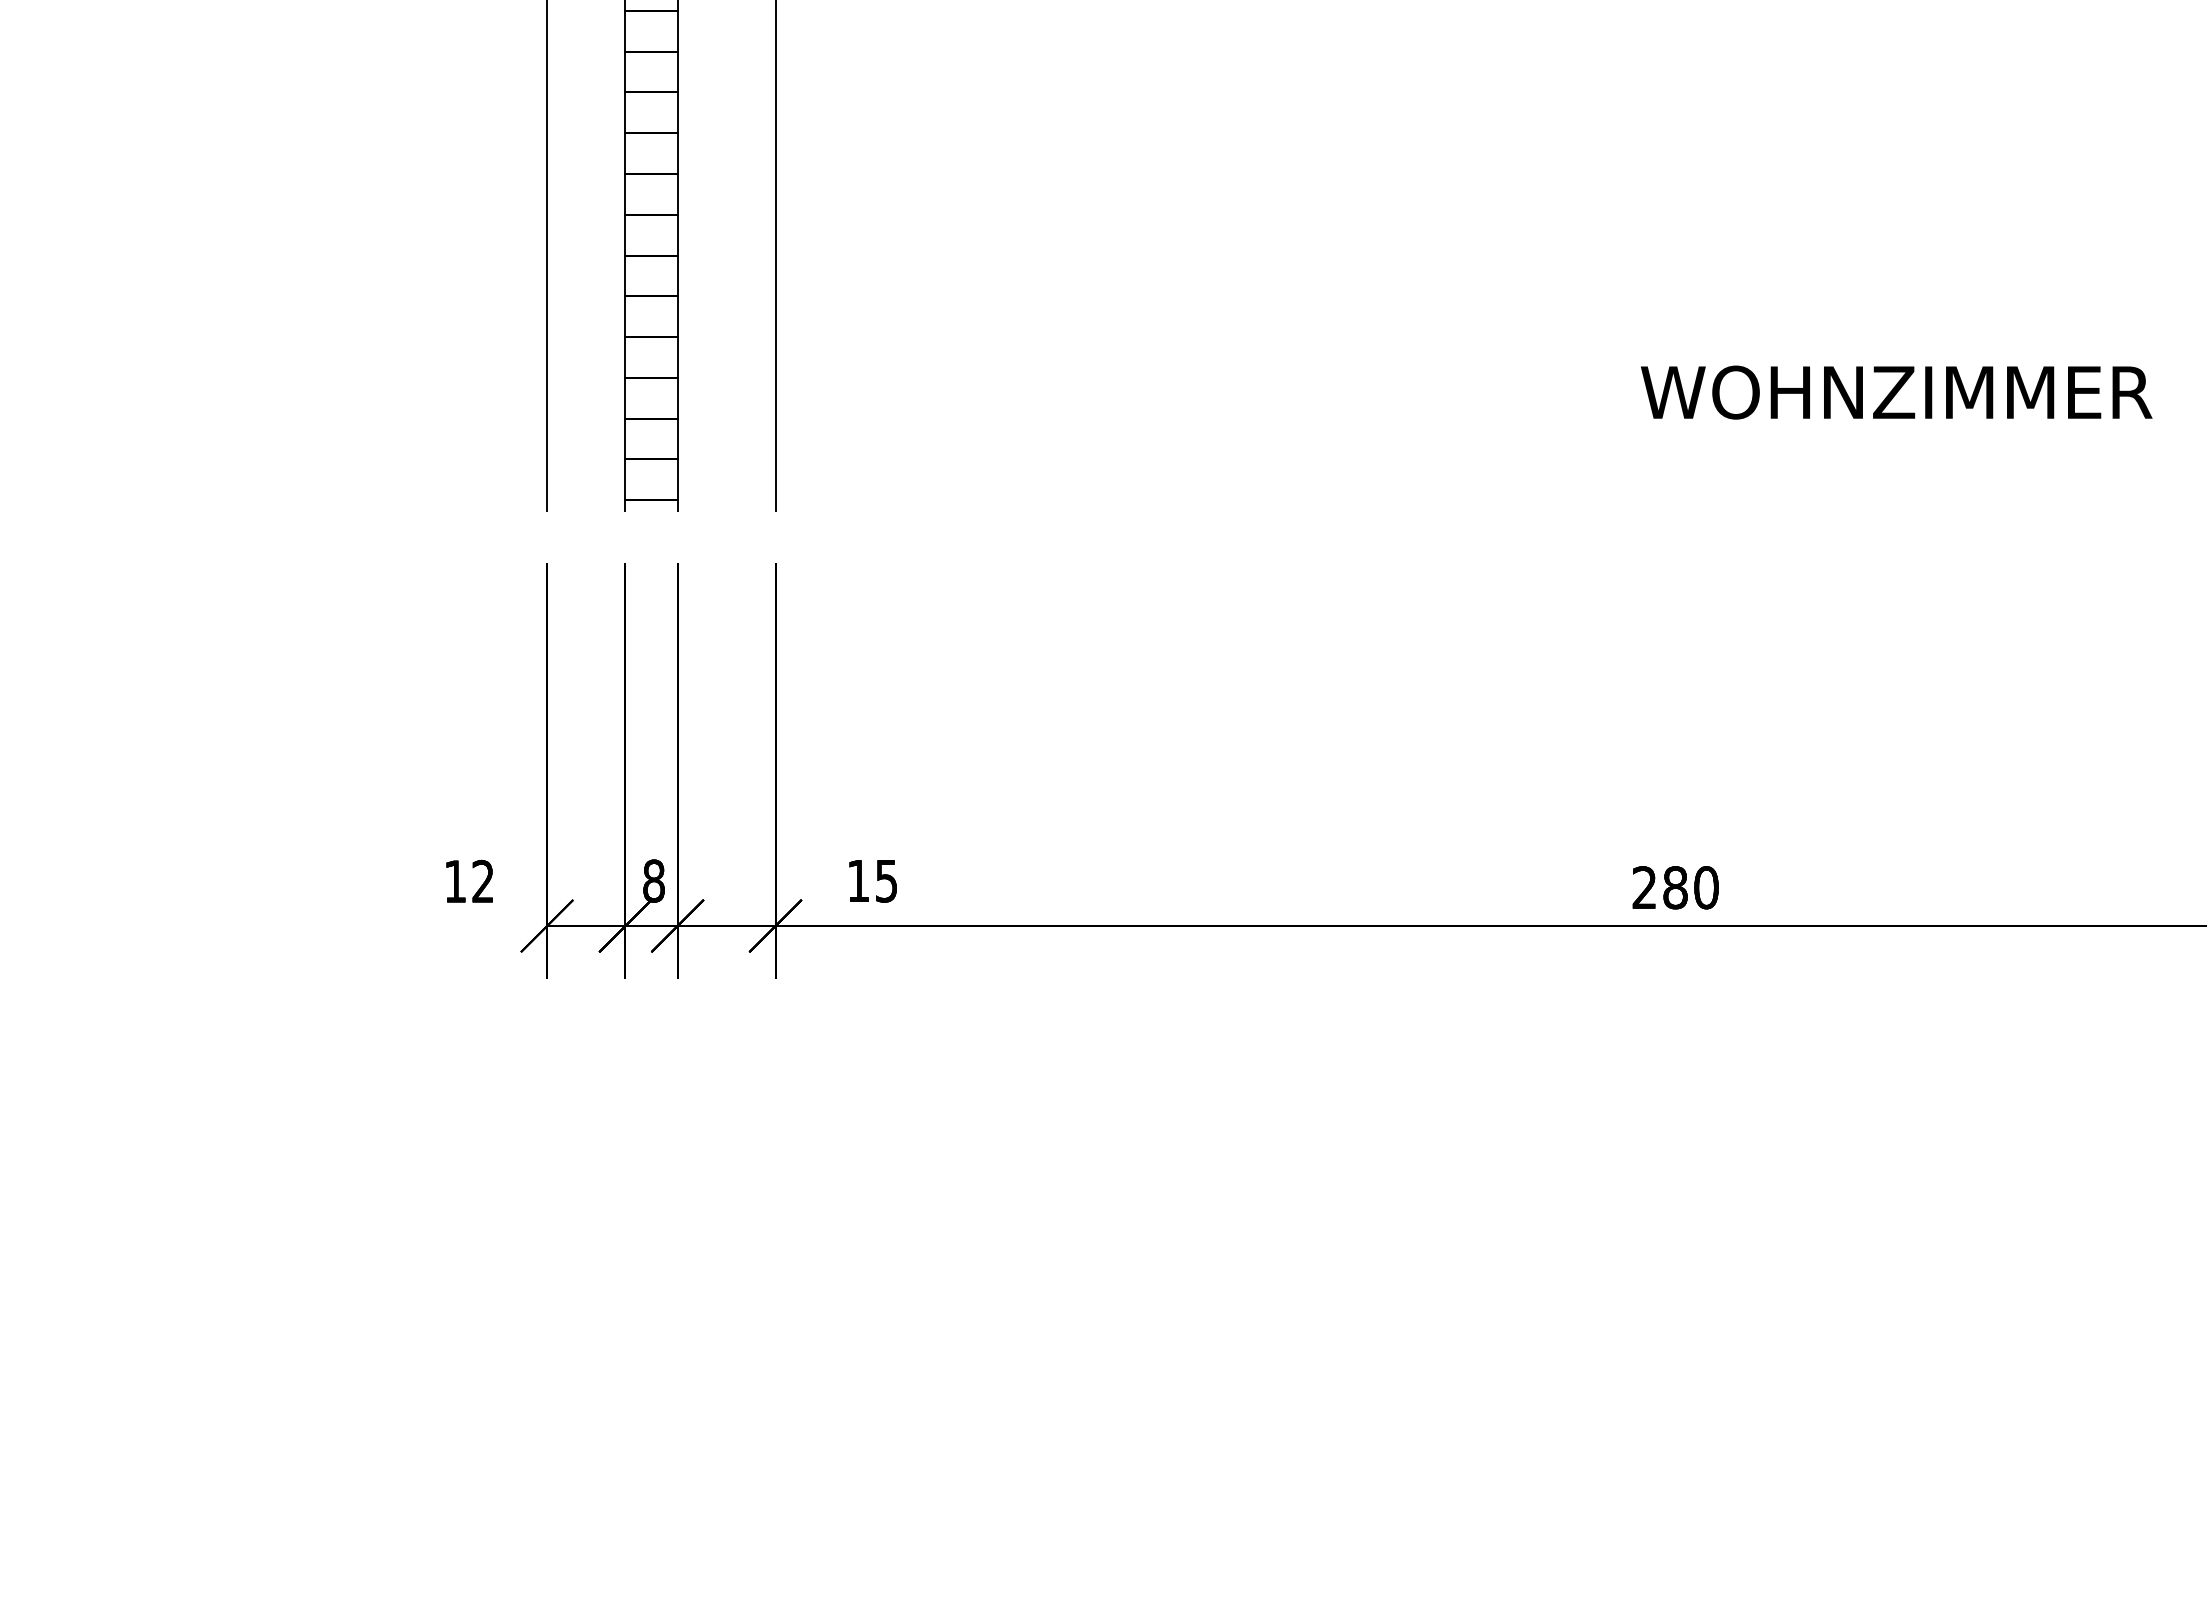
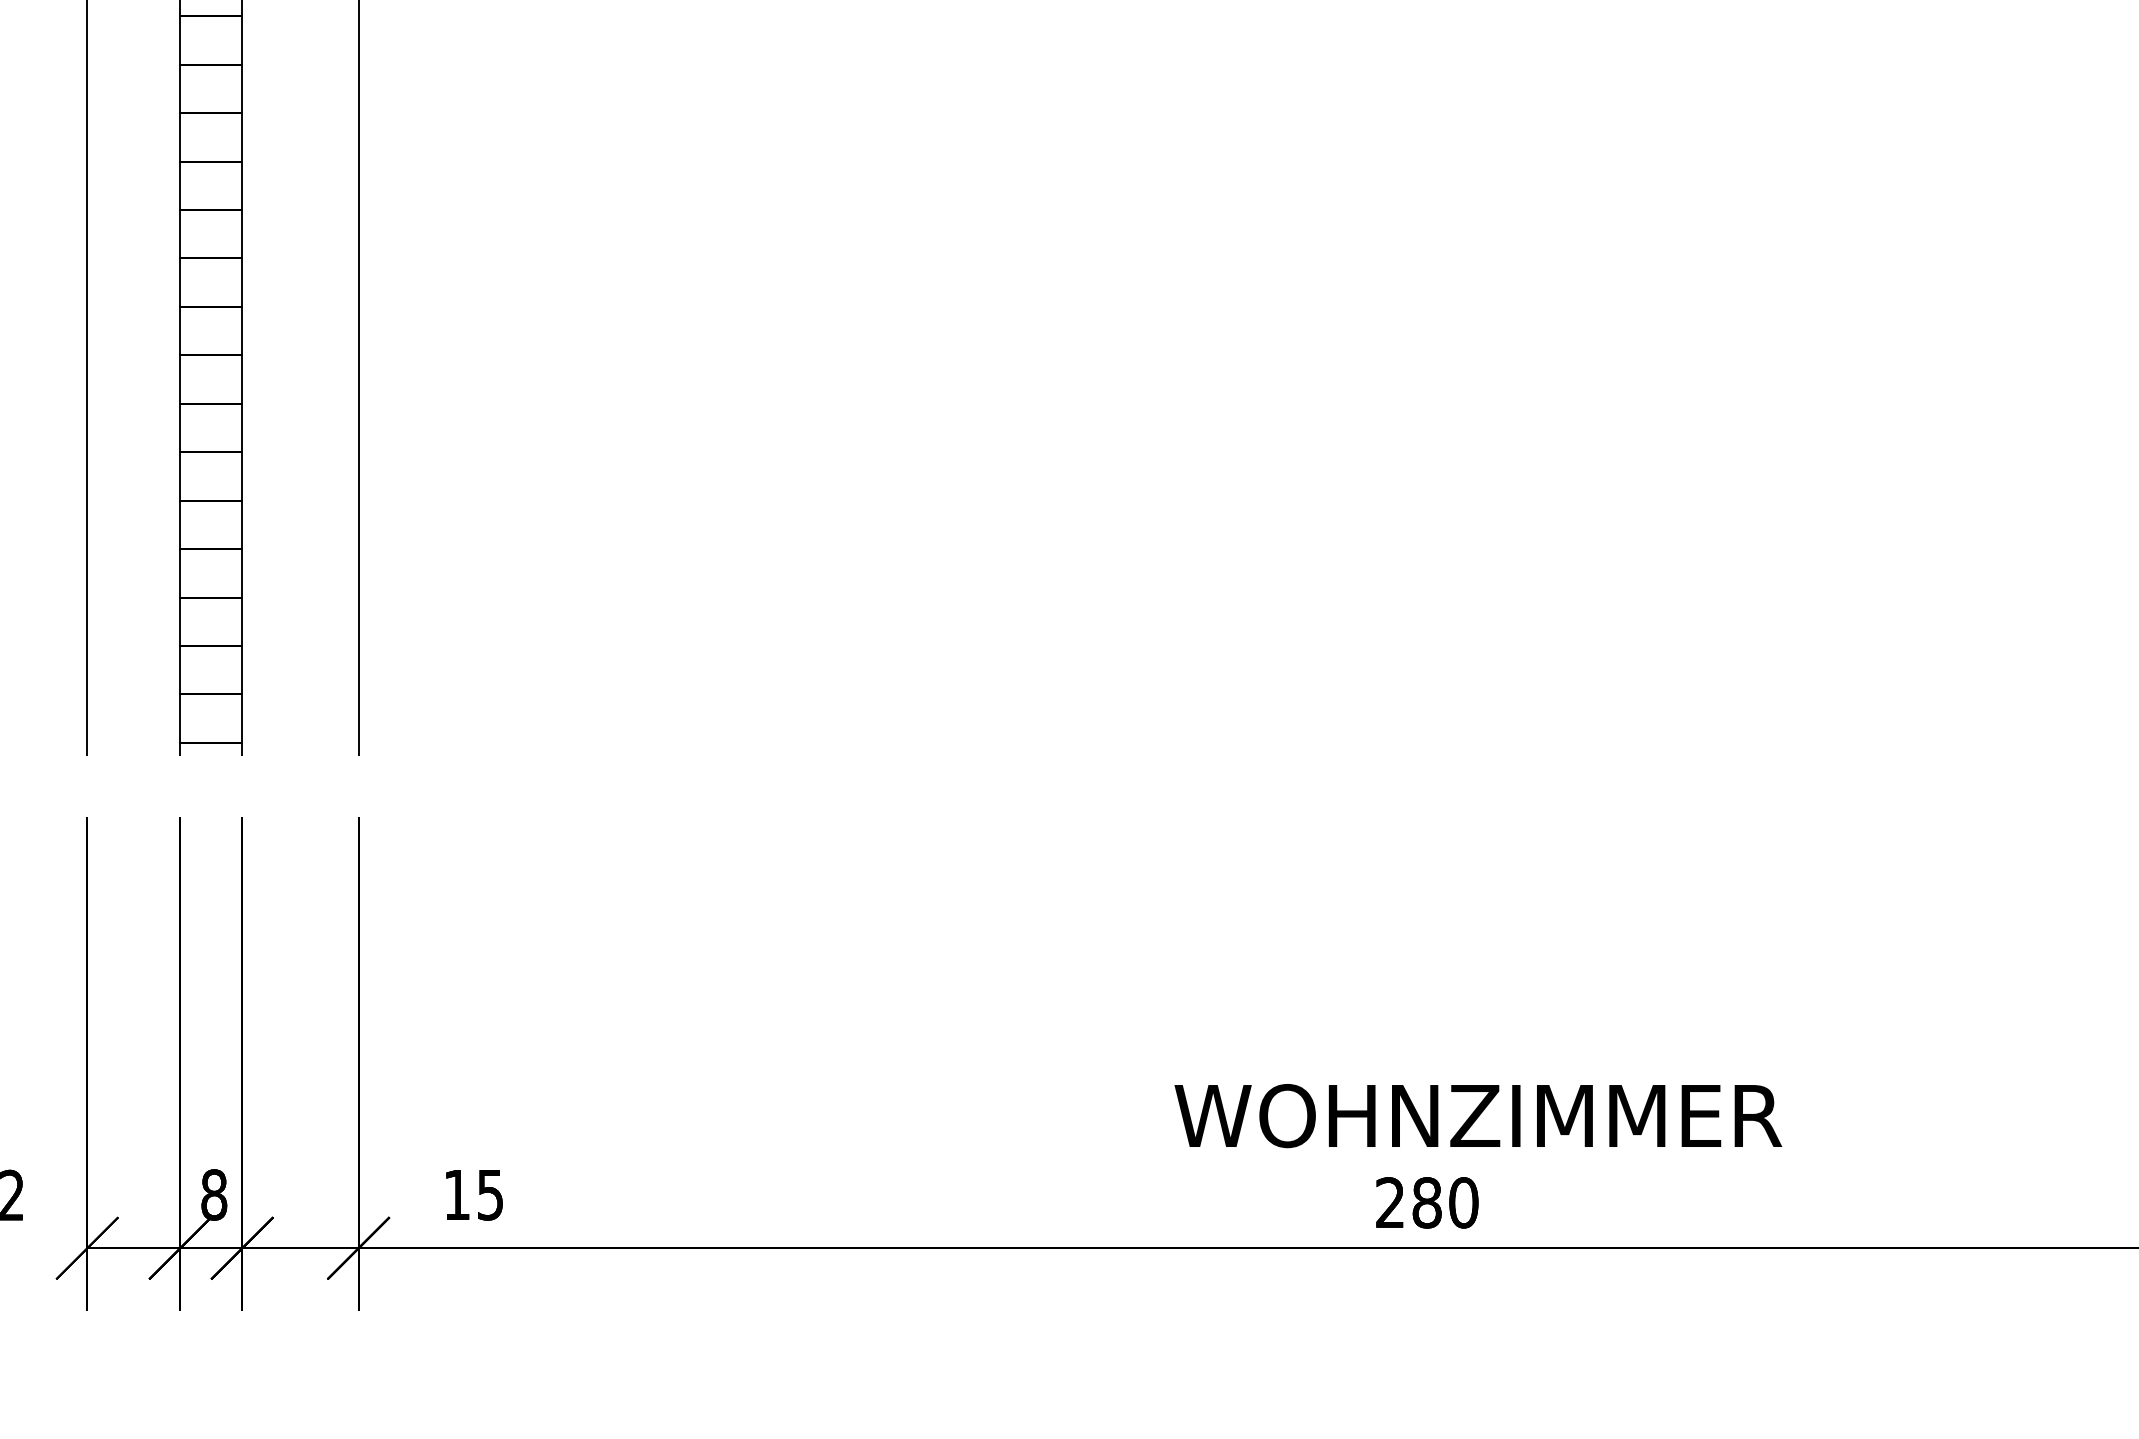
text: (1896, 392) -> (1478, 1115), moved

